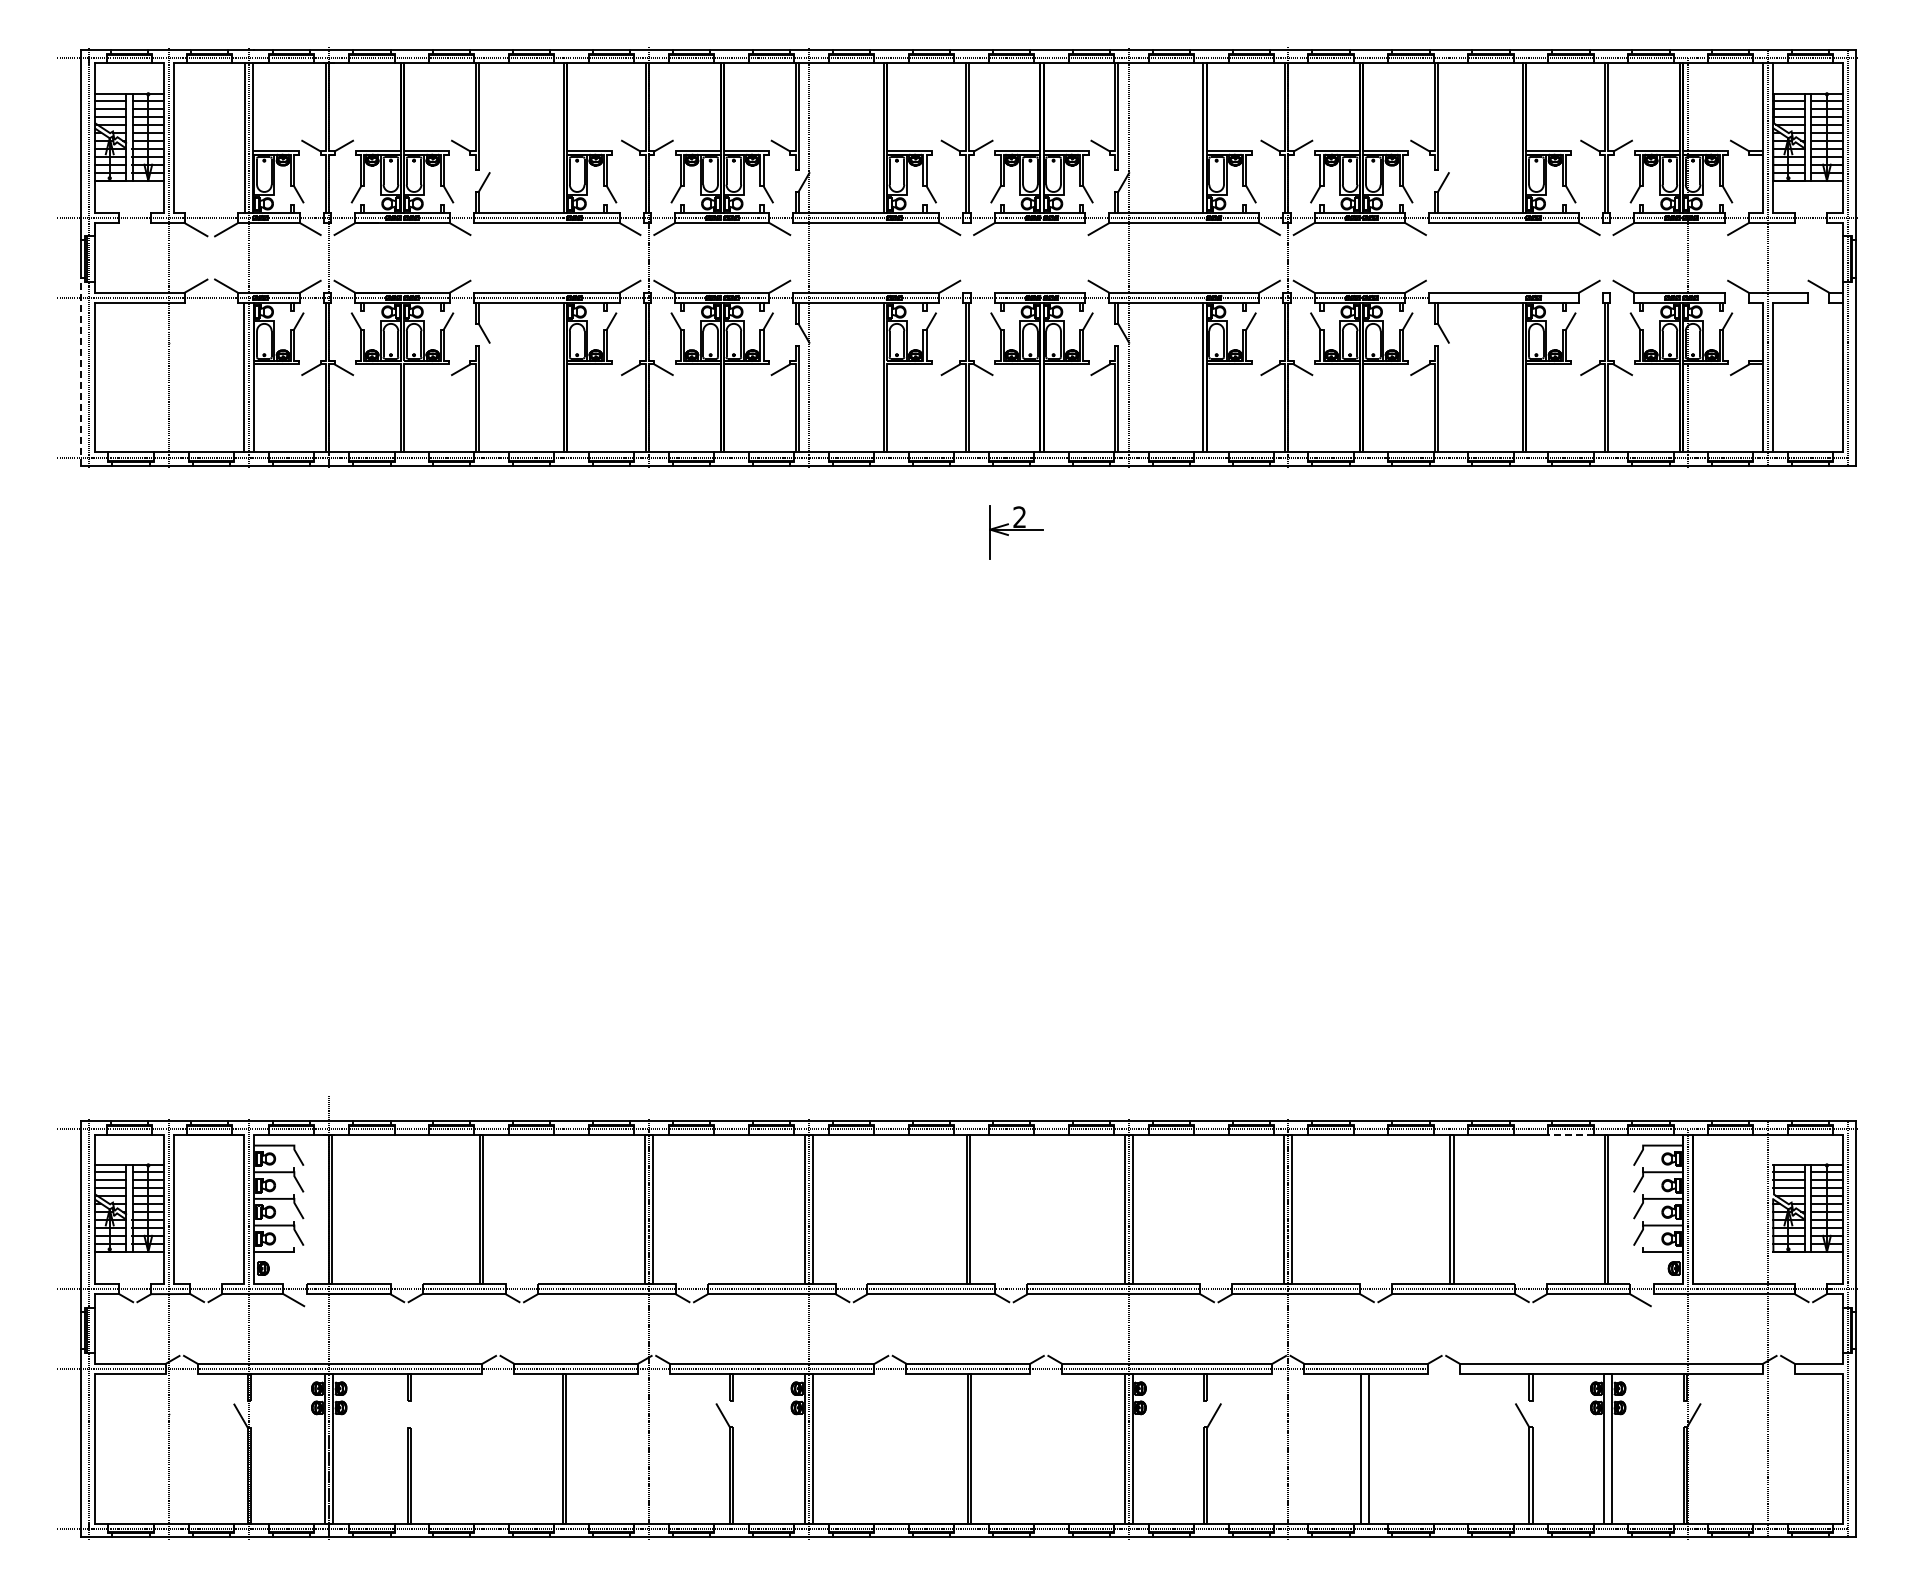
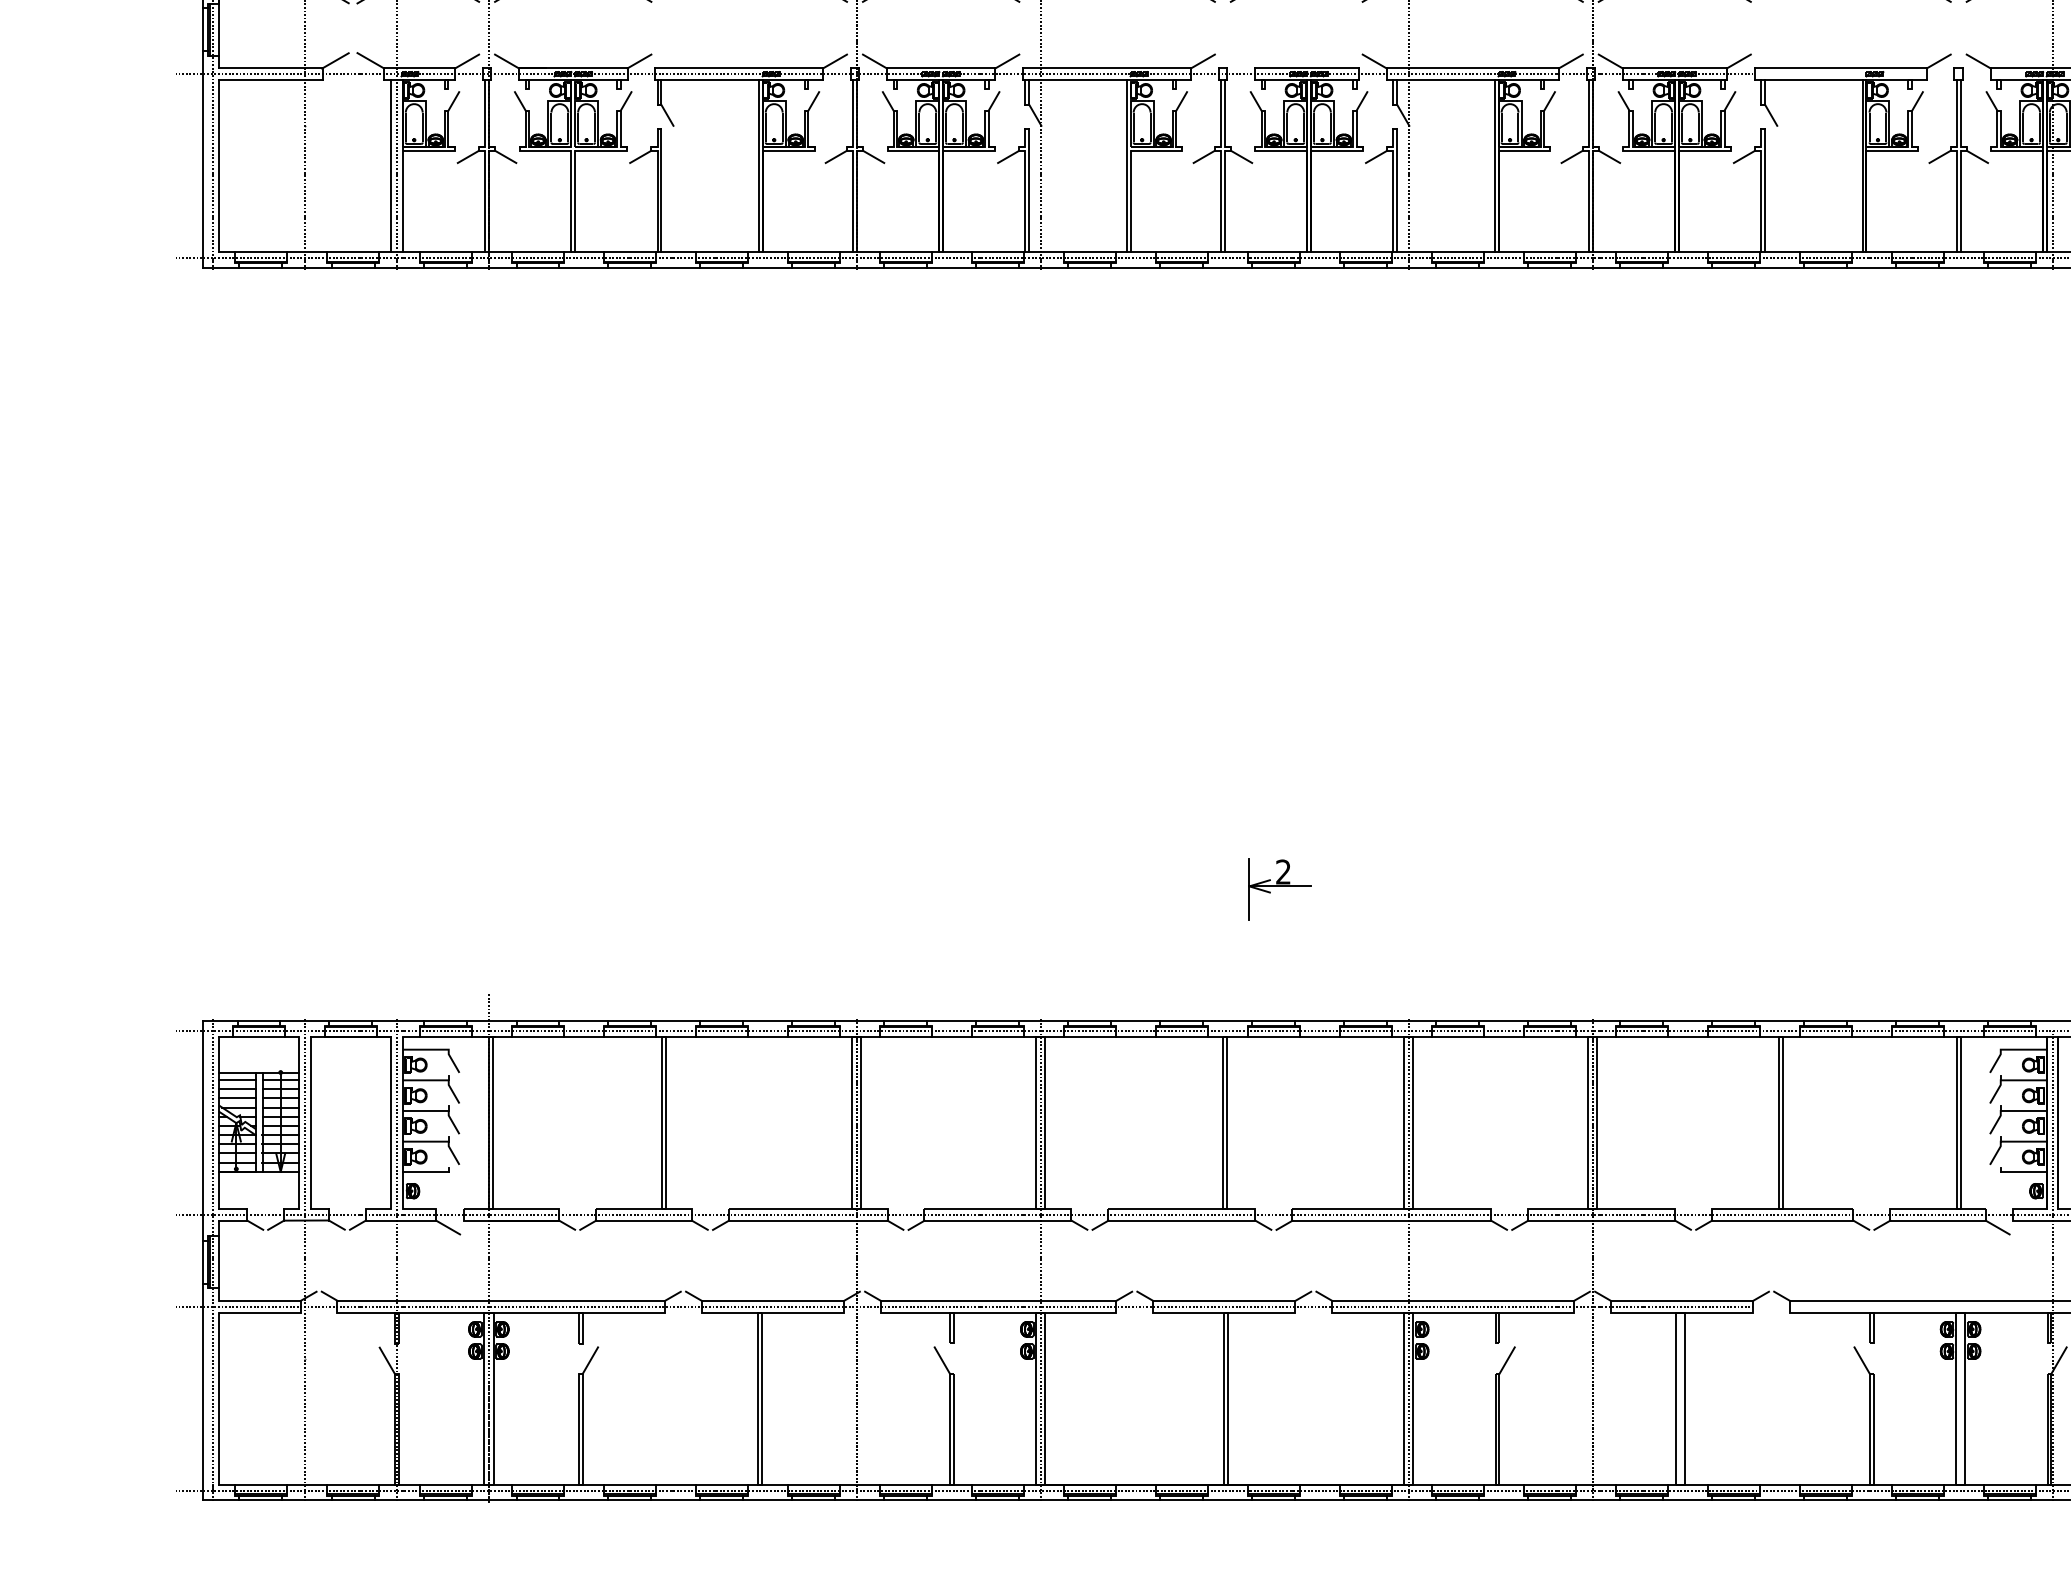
line: (81, 371) -> (203, 158), dashed -> solid
part: (1016, 532) -> (1279, 889), moved
line: (1570, 1134) -> (1917, 1036), dashed -> solid
line: (417, 1415) -> (590, 1360), added

